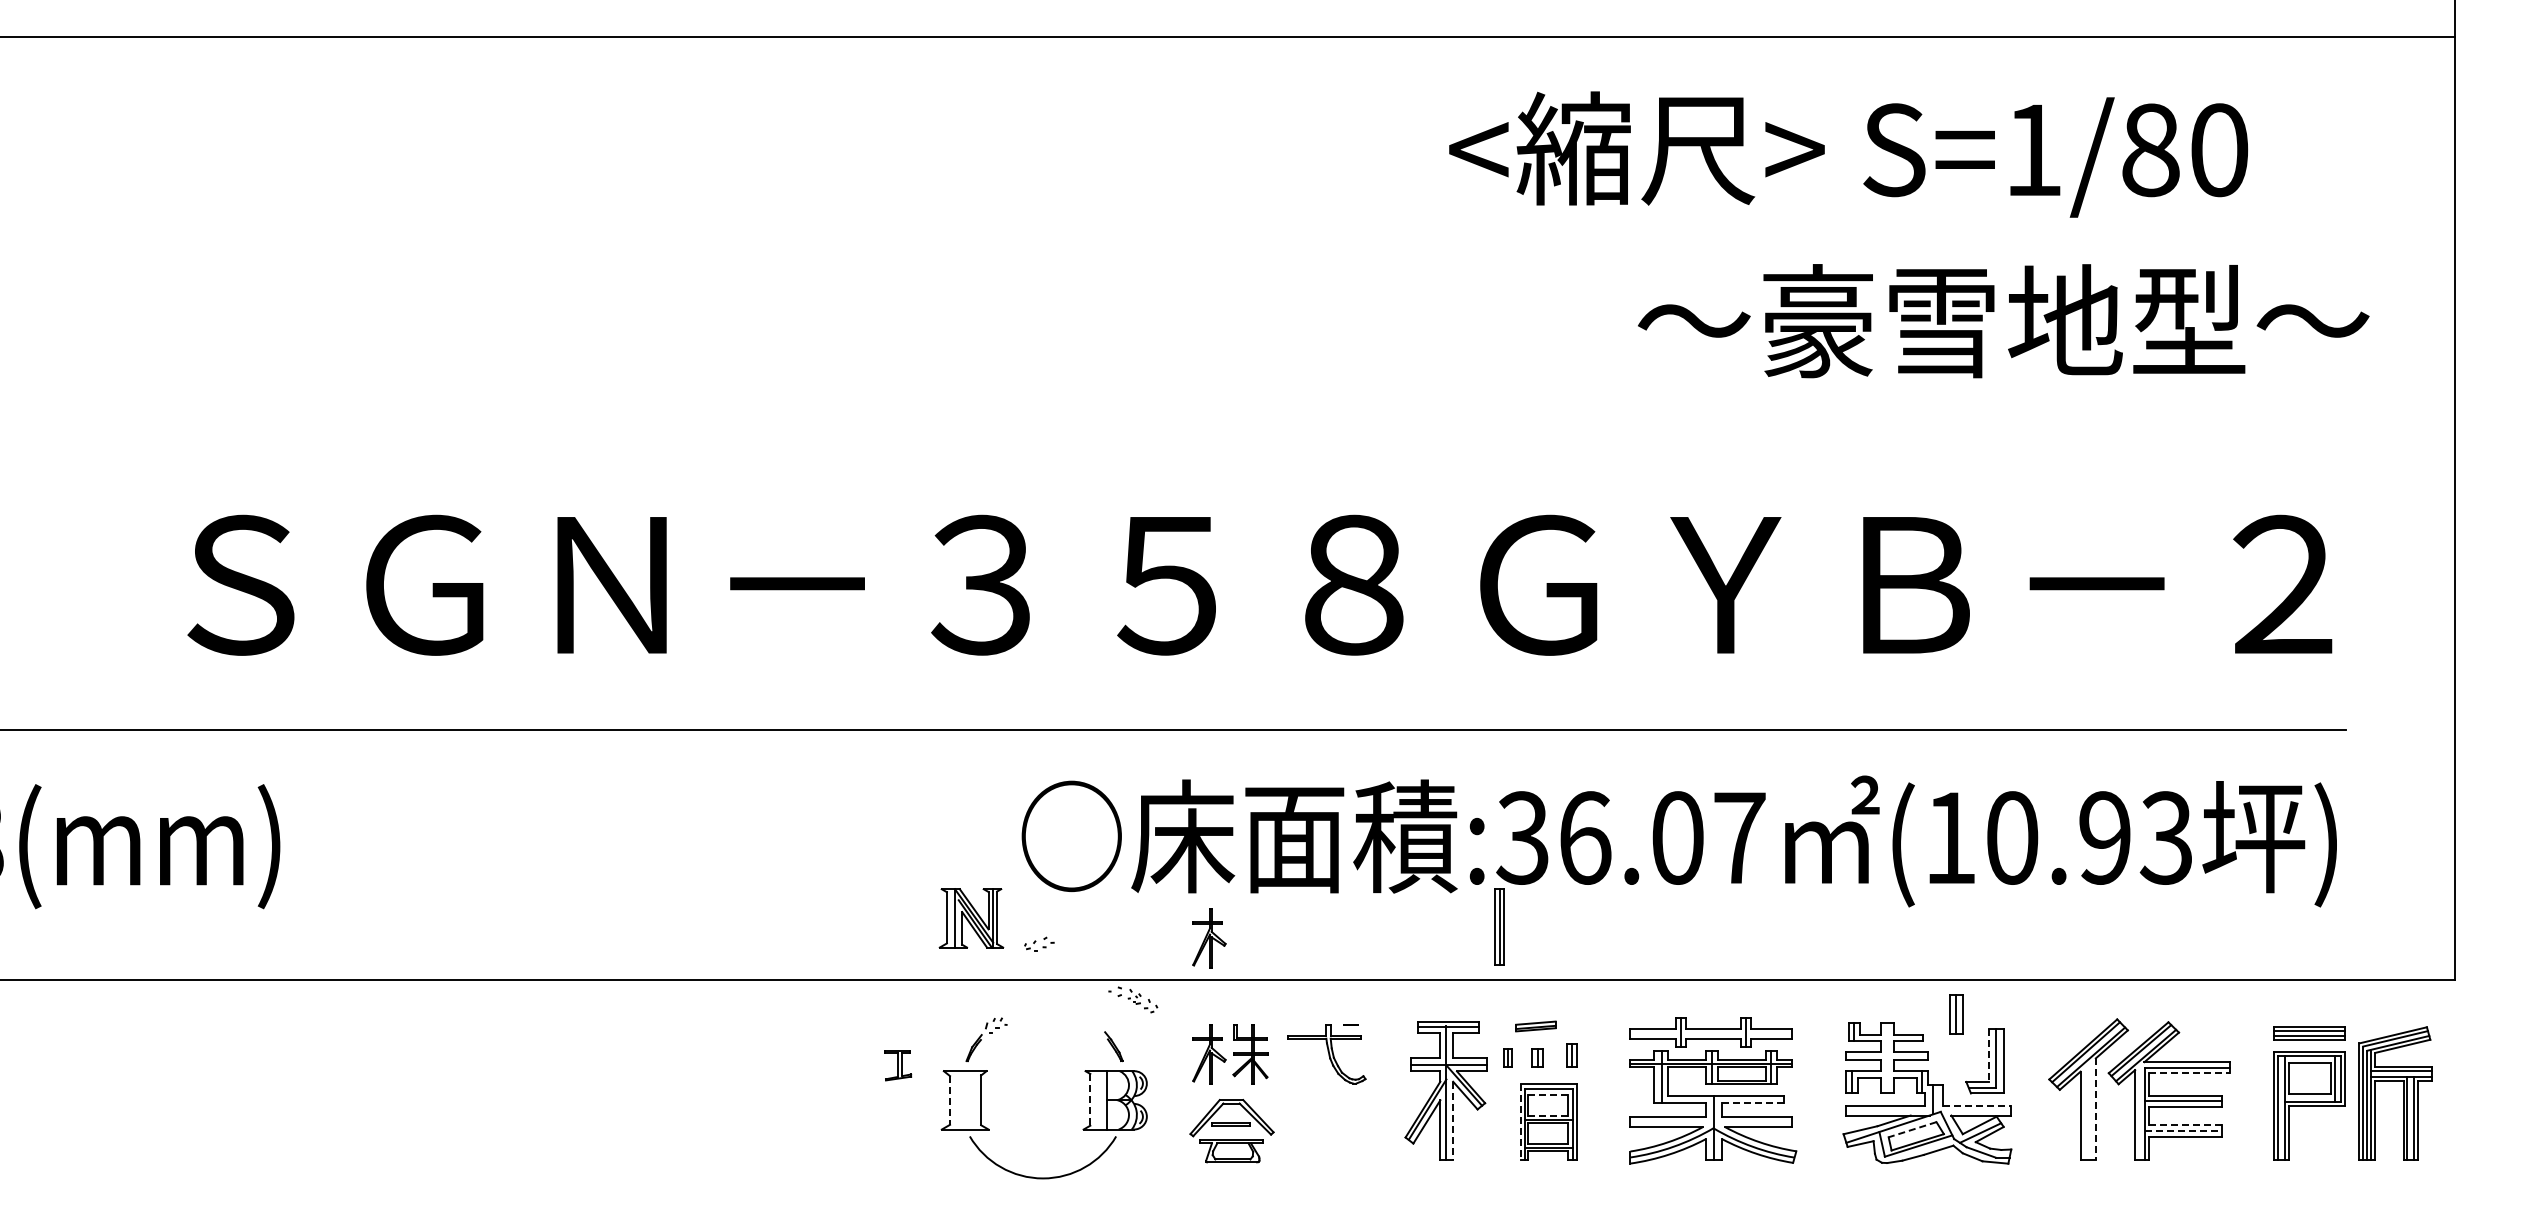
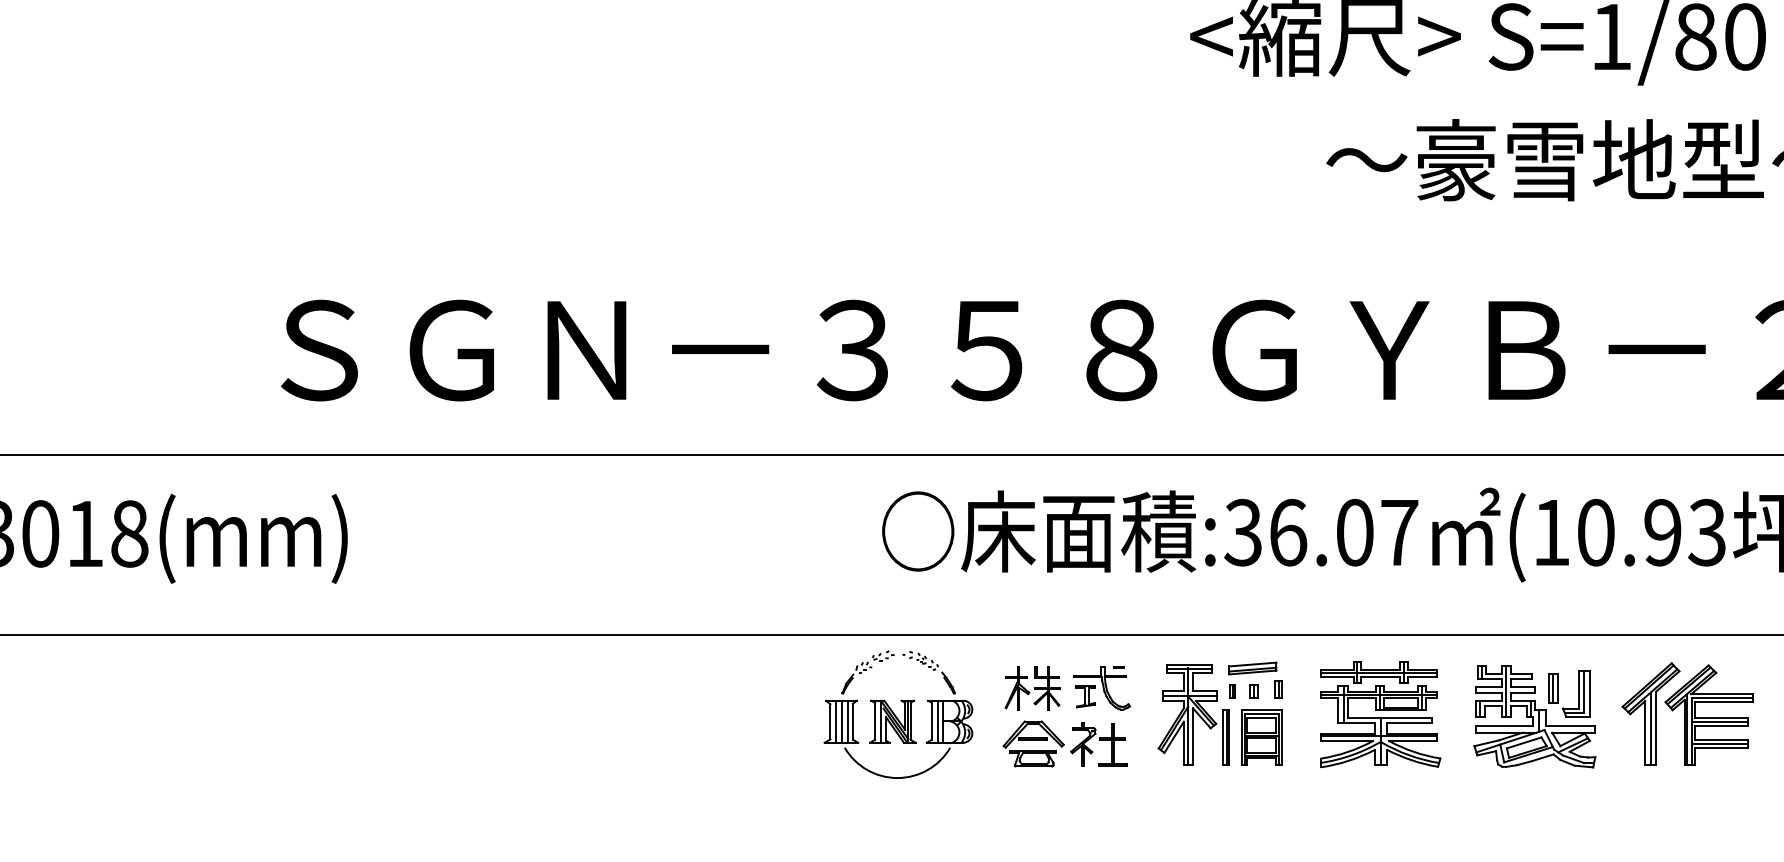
part: (971, 918) -> (892, 721), moved
part: (1499, 926) -> (1226, 736), moved
part: (1209, 938) -> (1017, 605), removed
part: (1039, 943) -> (883, 655), moved
part: (1133, 999) -> (920, 660), moved
part: (1956, 1014) -> (1552, 688), moved
part: (1535, 1026) -> (1252, 668), size x1.67
line: (1711, 1032) -> (1379, 672), added
line: (1988, 1056) -> (1578, 690), dashed -> solid
line: (1887, 1057) -> (1506, 690), added
part: (898, 1065) -> (1085, 696), moved
line: (2190, 1073) -> (1724, 702), dashed -> solid
line: (1547, 1095) -> (1261, 718), dashed -> solid
line: (1090, 1099) -> (931, 721), dashed -> solid
line: (950, 1100) -> (830, 721), dashed -> solid
line: (957, 1100) -> (835, 721), added
line: (965, 1100) -> (841, 721), added
line: (973, 1100) -> (847, 721), added
line: (1098, 1100) -> (937, 721), added
line: (1753, 1102) -> (1409, 723), dashed -> solid
line: (1977, 1106) -> (1570, 726), dashed -> solid
line: (2095, 1109) -> (1656, 728), dashed -> solid
line: (2087, 1110) -> (1650, 729), added
line: (2139, 1110) -> (1687, 729), added
line: (1547, 1115) -> (1261, 732), dashed -> solid
line: (1711, 1120) -> (1379, 736), added
line: (1453, 1121) -> (1193, 736), dashed -> solid
line: (1520, 1122) -> (1241, 737), dashed -> solid
line: (2186, 1125) -> (1721, 739), dashed -> solid
line: (1912, 1129) -> (1524, 742), dashed -> solid
part: (1322, 1131) -> (1098, 744), added
line: (2184, 1131) -> (1720, 744), dashed -> solid

